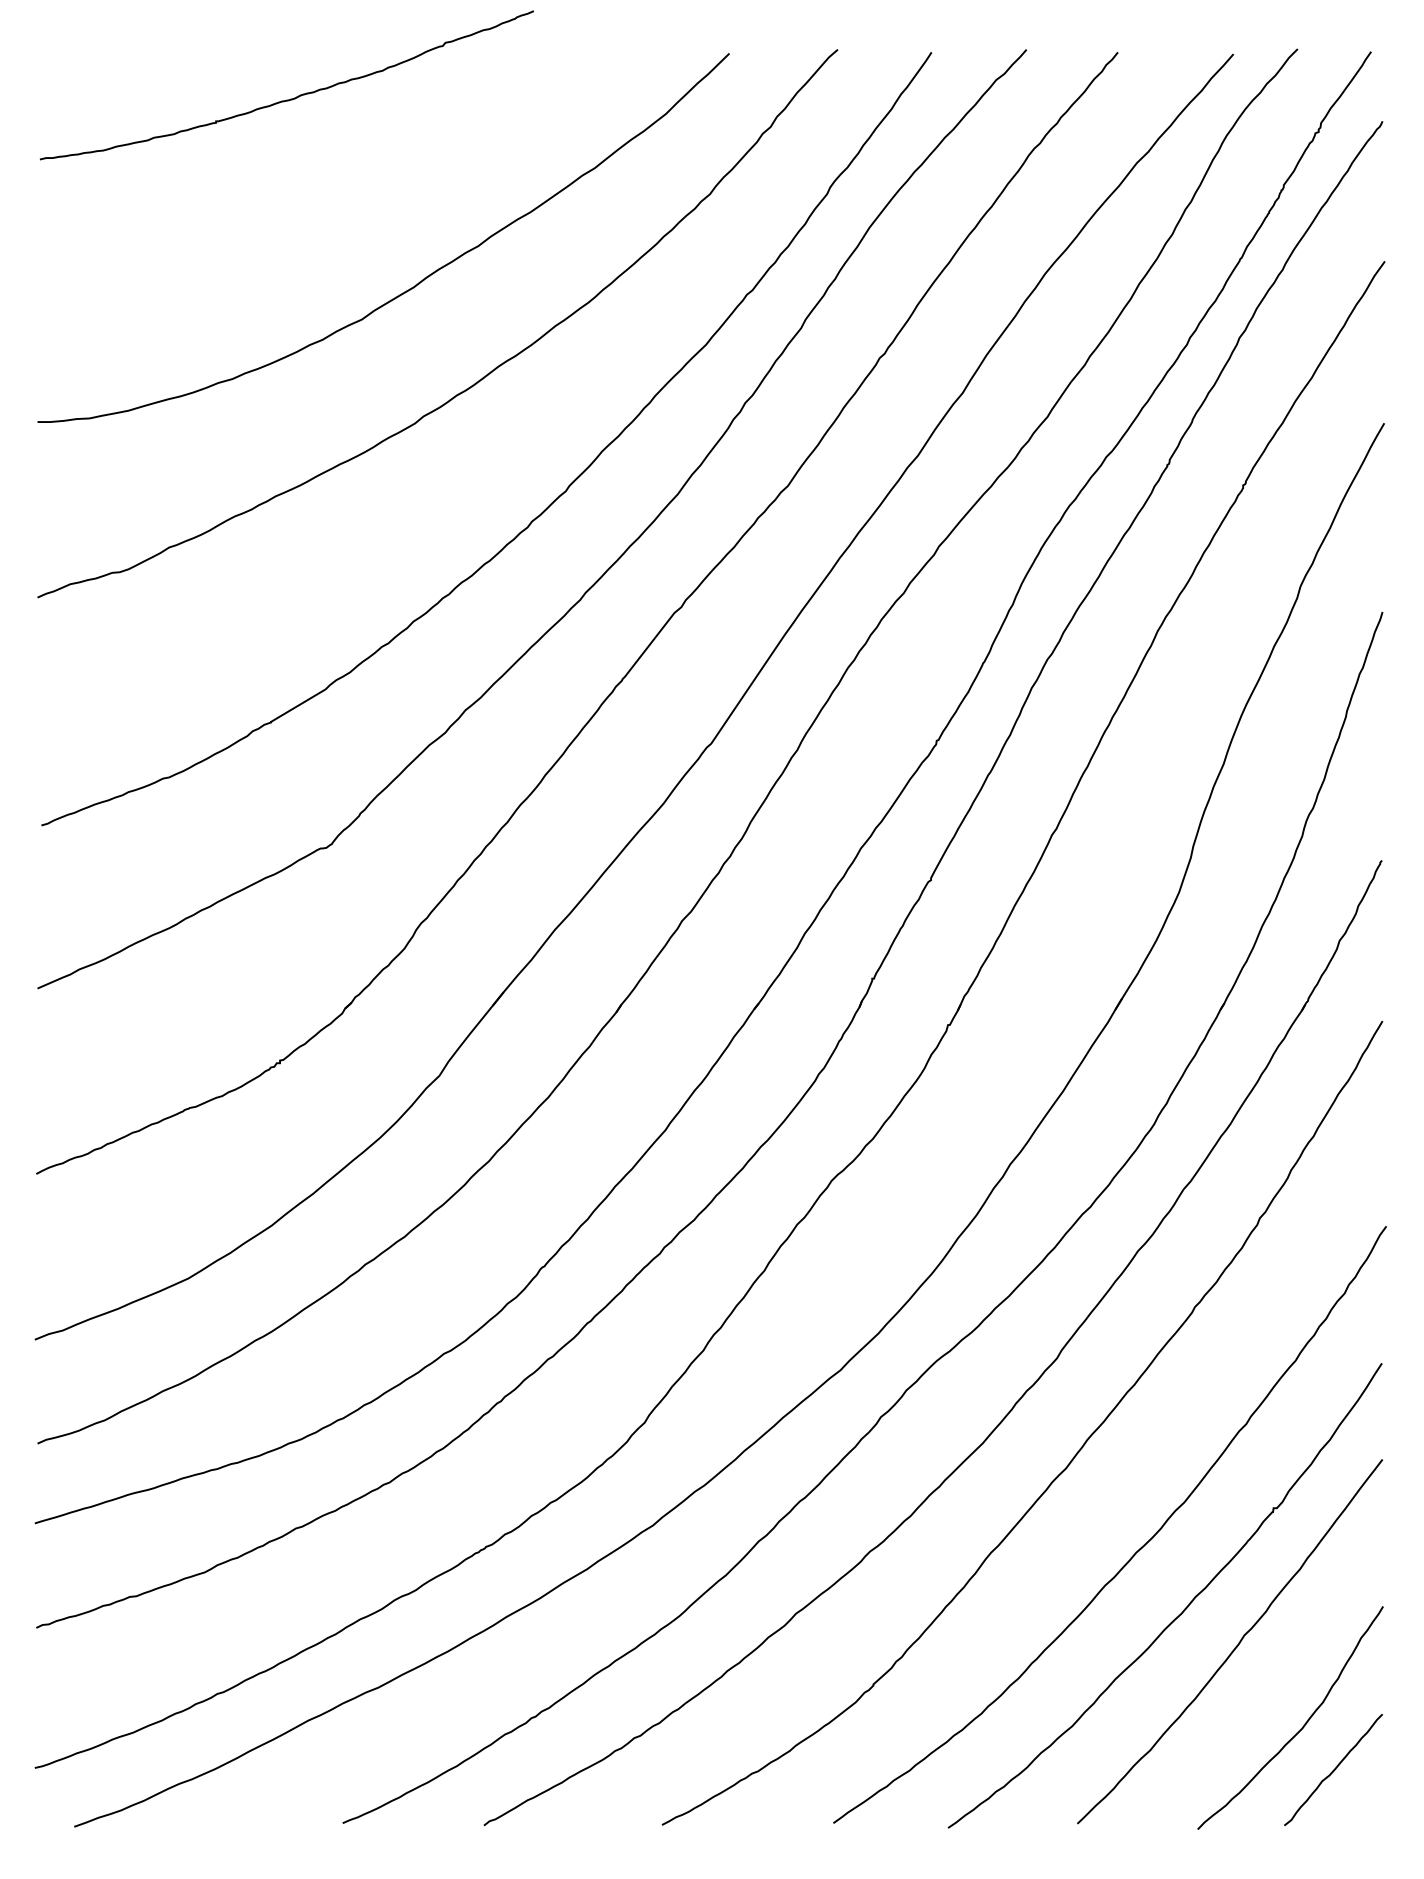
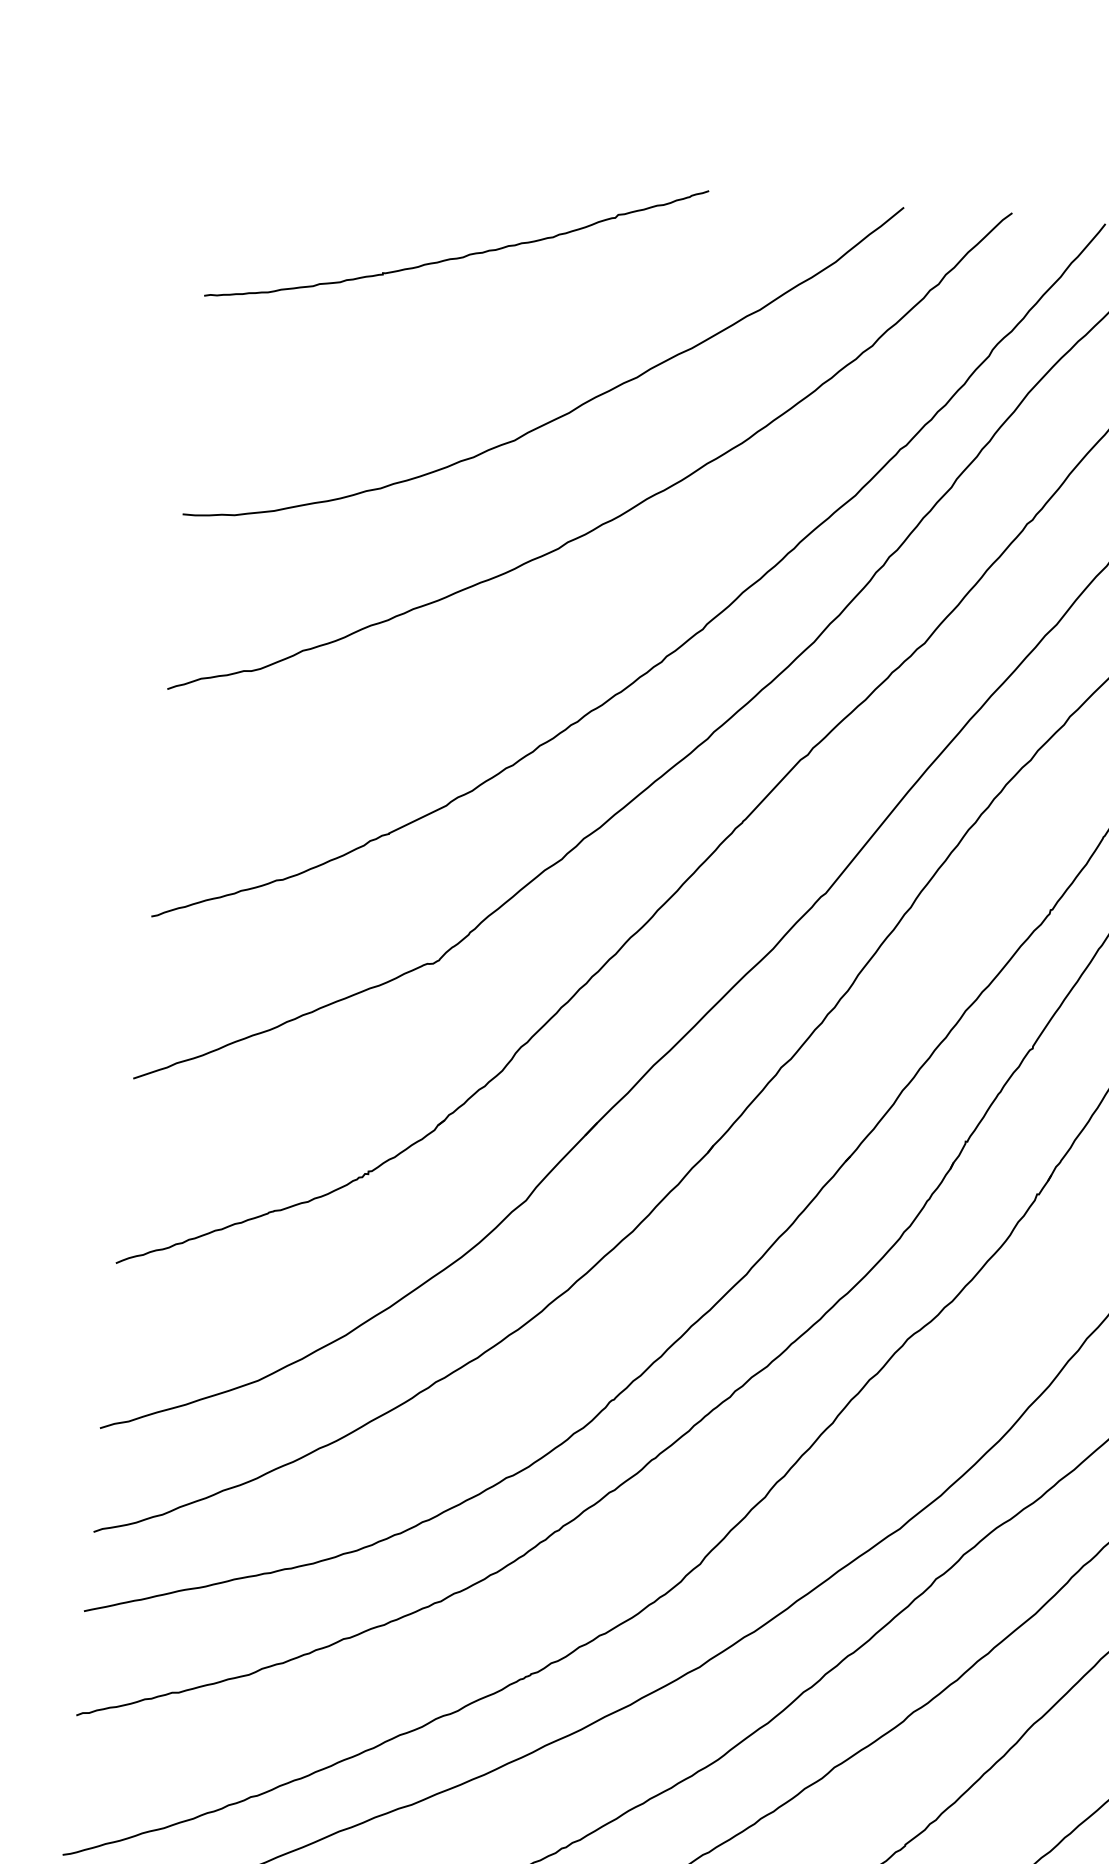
curve: (290, 98) -> (459, 256), moved

